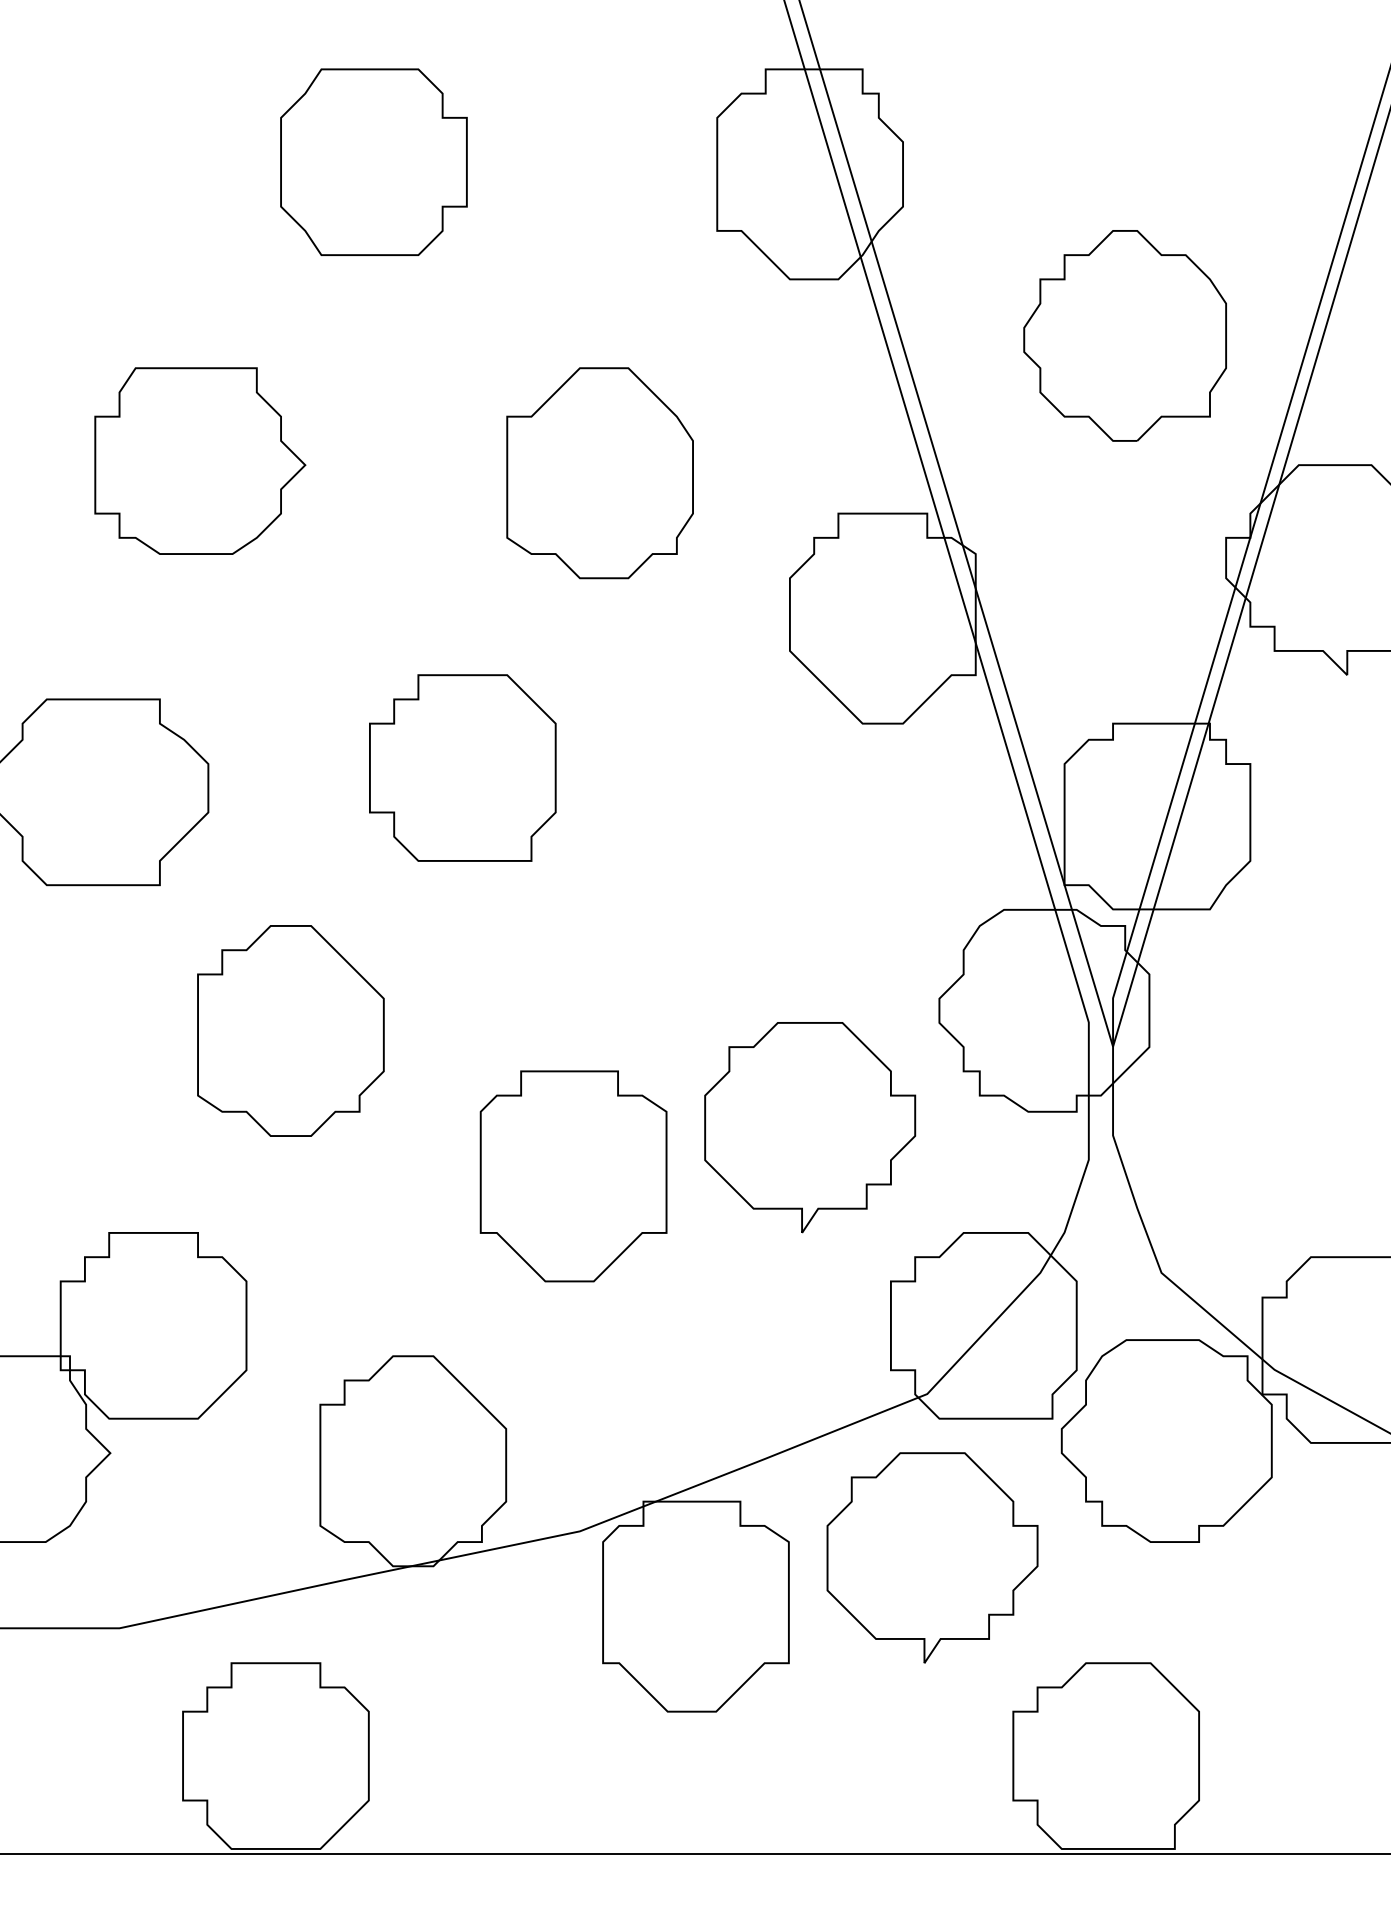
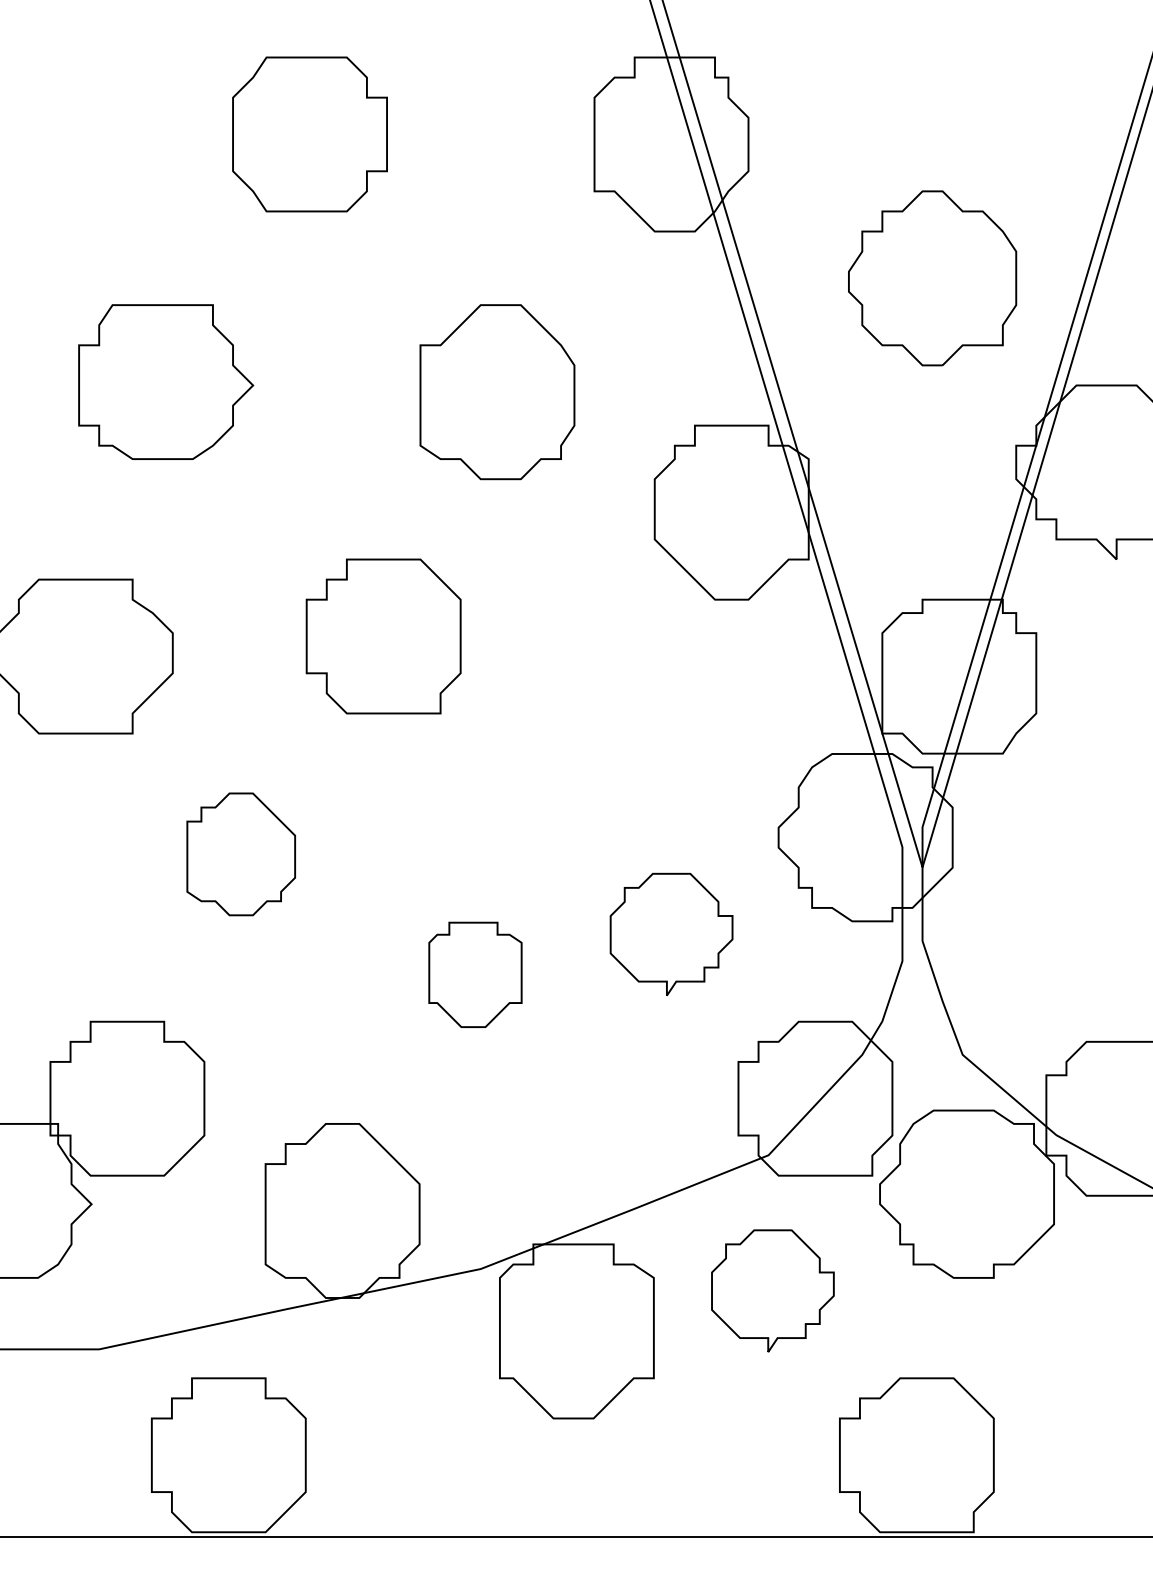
part: (290, 1030) -> (240, 853), size x0.7
part: (810, 1127) -> (671, 934), size x0.7
part: (573, 1176) -> (475, 974), size x0.6
part: (932, 1557) -> (772, 1290), size x0.7

